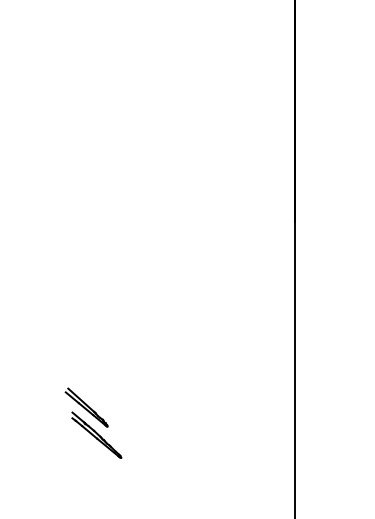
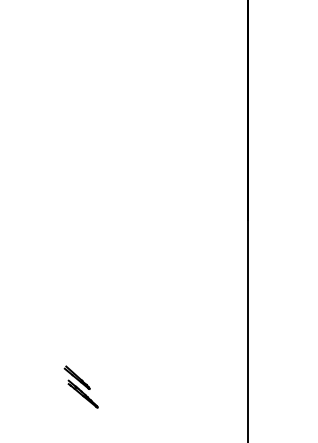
part: (92, 422) -> (80, 386), size x0.71

